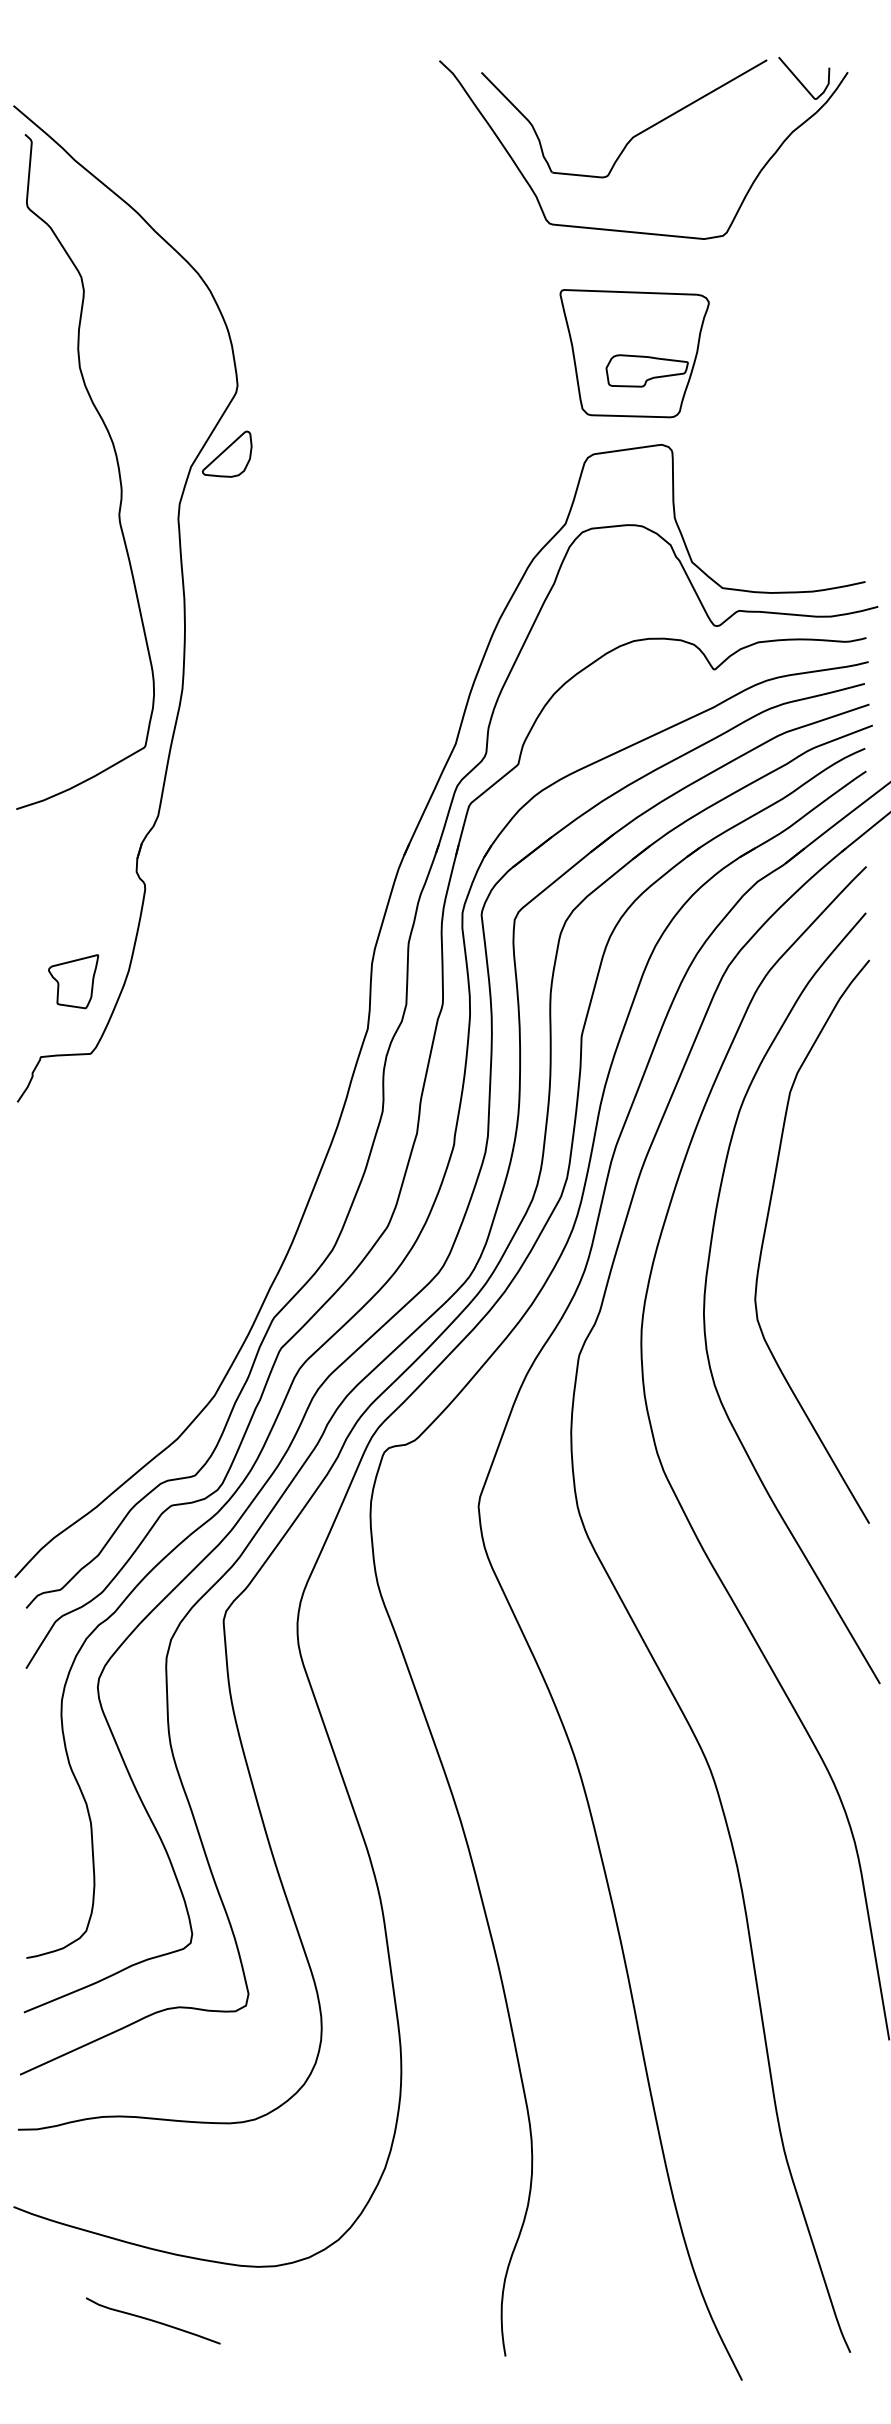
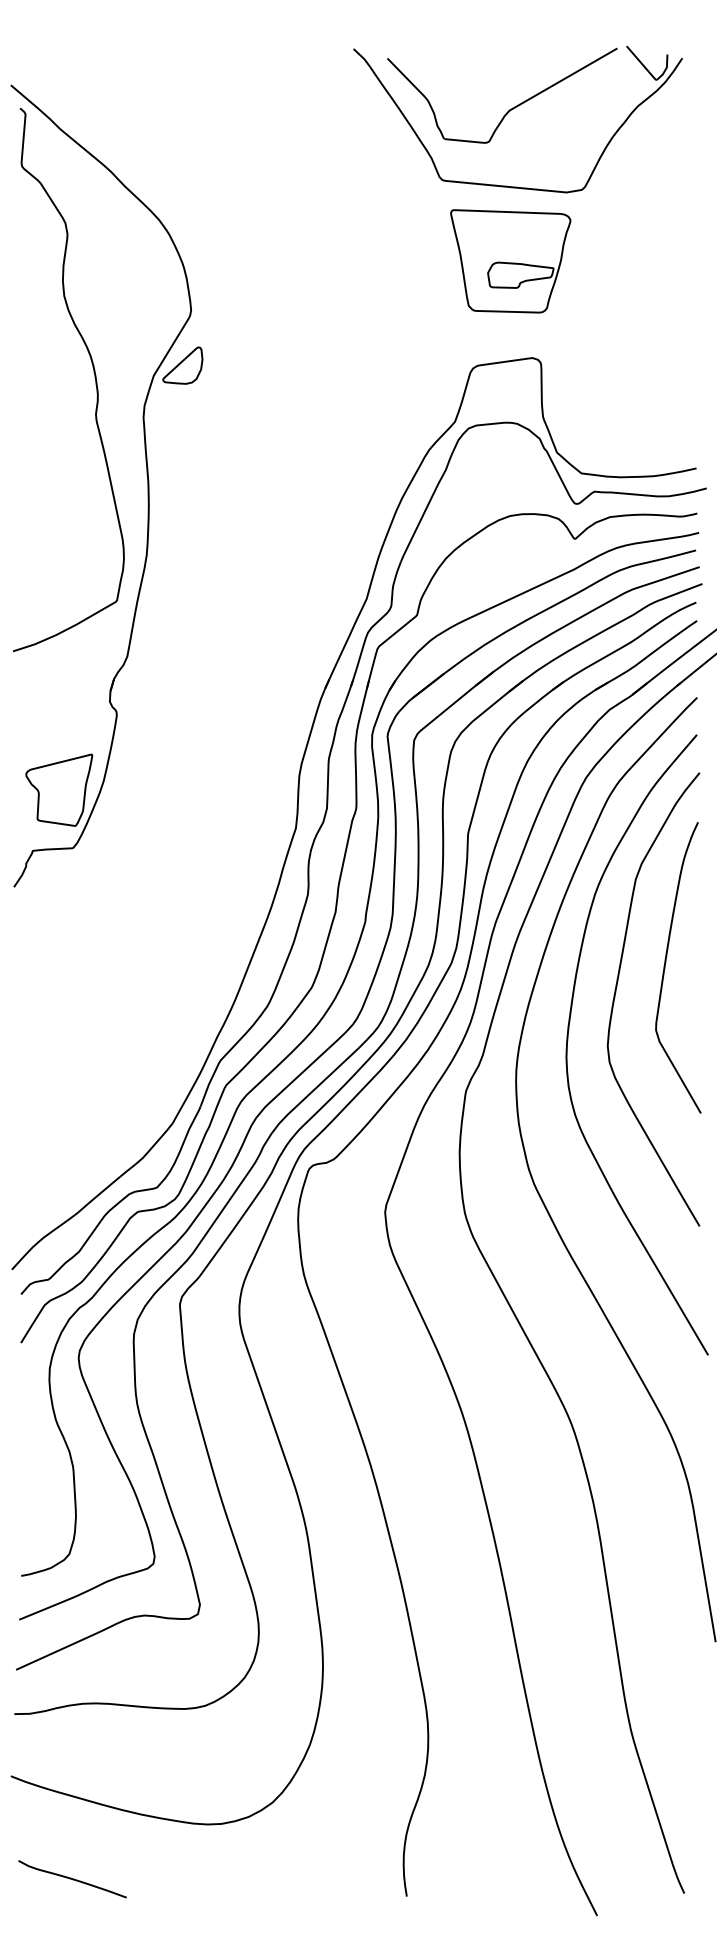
part: (634, 353) -> (510, 261), moved
part: (73, 981) -> (59, 789), size x1.67
curve: (827, 1198) -> (665, 964), added
curve: (152, 2320) -> (71, 1878), moved

